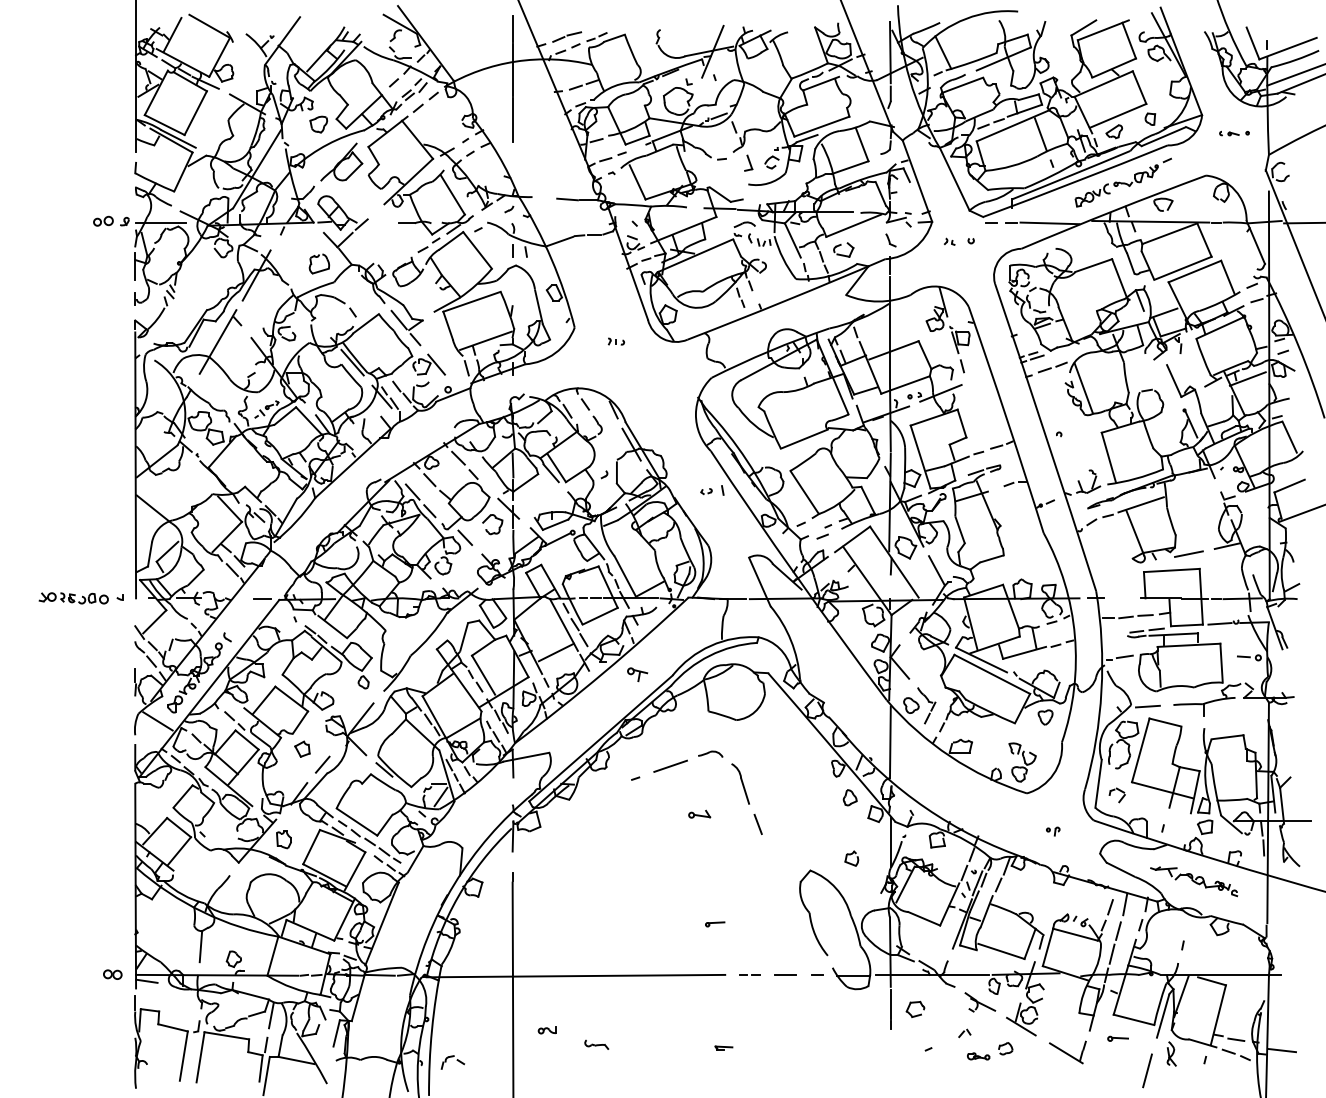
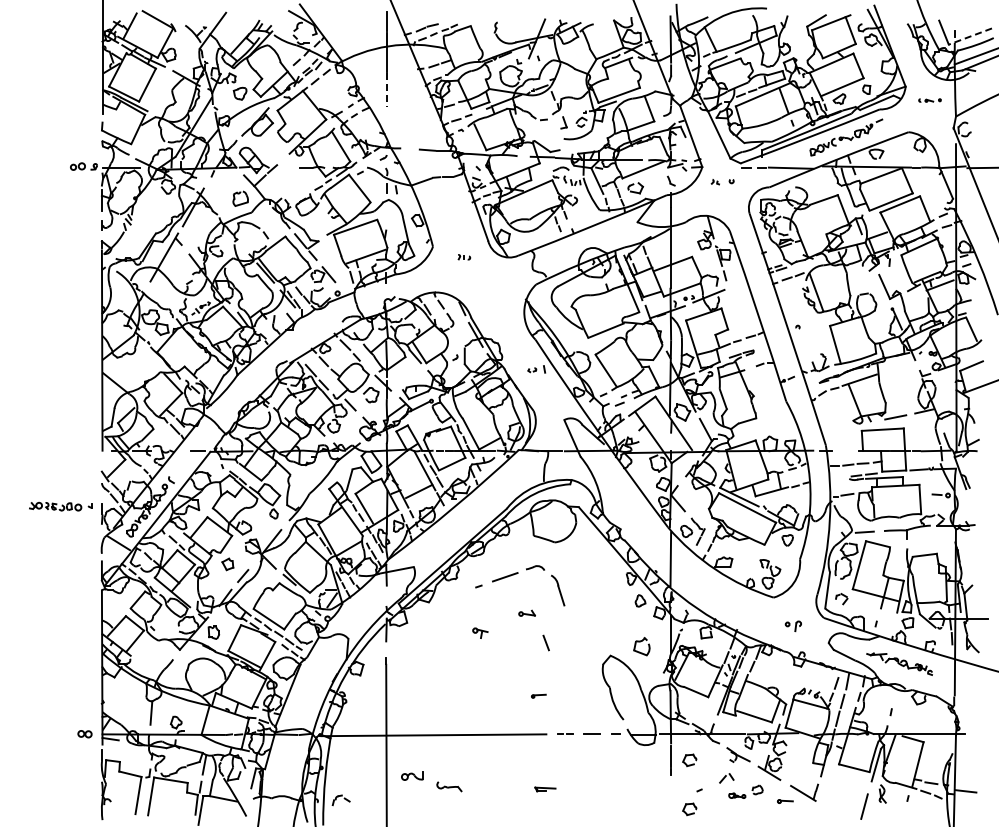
line: (1286, 48) -> (969, 36), solid -> dashed
line: (513, 120) -> (386, 90), solid -> dashed
part: (80, 598) -> (60, 506), moved
part: (637, 673) -> (480, 632), moved
line: (757, 823) -> (545, 642), moved
part: (1053, 831) -> (793, 626), size x1.6
part: (851, 858) -> (641, 646), size x1.6
part: (547, 1029) -> (412, 775), size x1.6
part: (964, 1033) -> (726, 778), size x1.6
part: (1118, 1038) -> (785, 801), moved
part: (596, 1045) -> (449, 787), size x1.4
part: (724, 1048) -> (545, 789), size x1.6
part: (915, 1074) -> (689, 809), added

